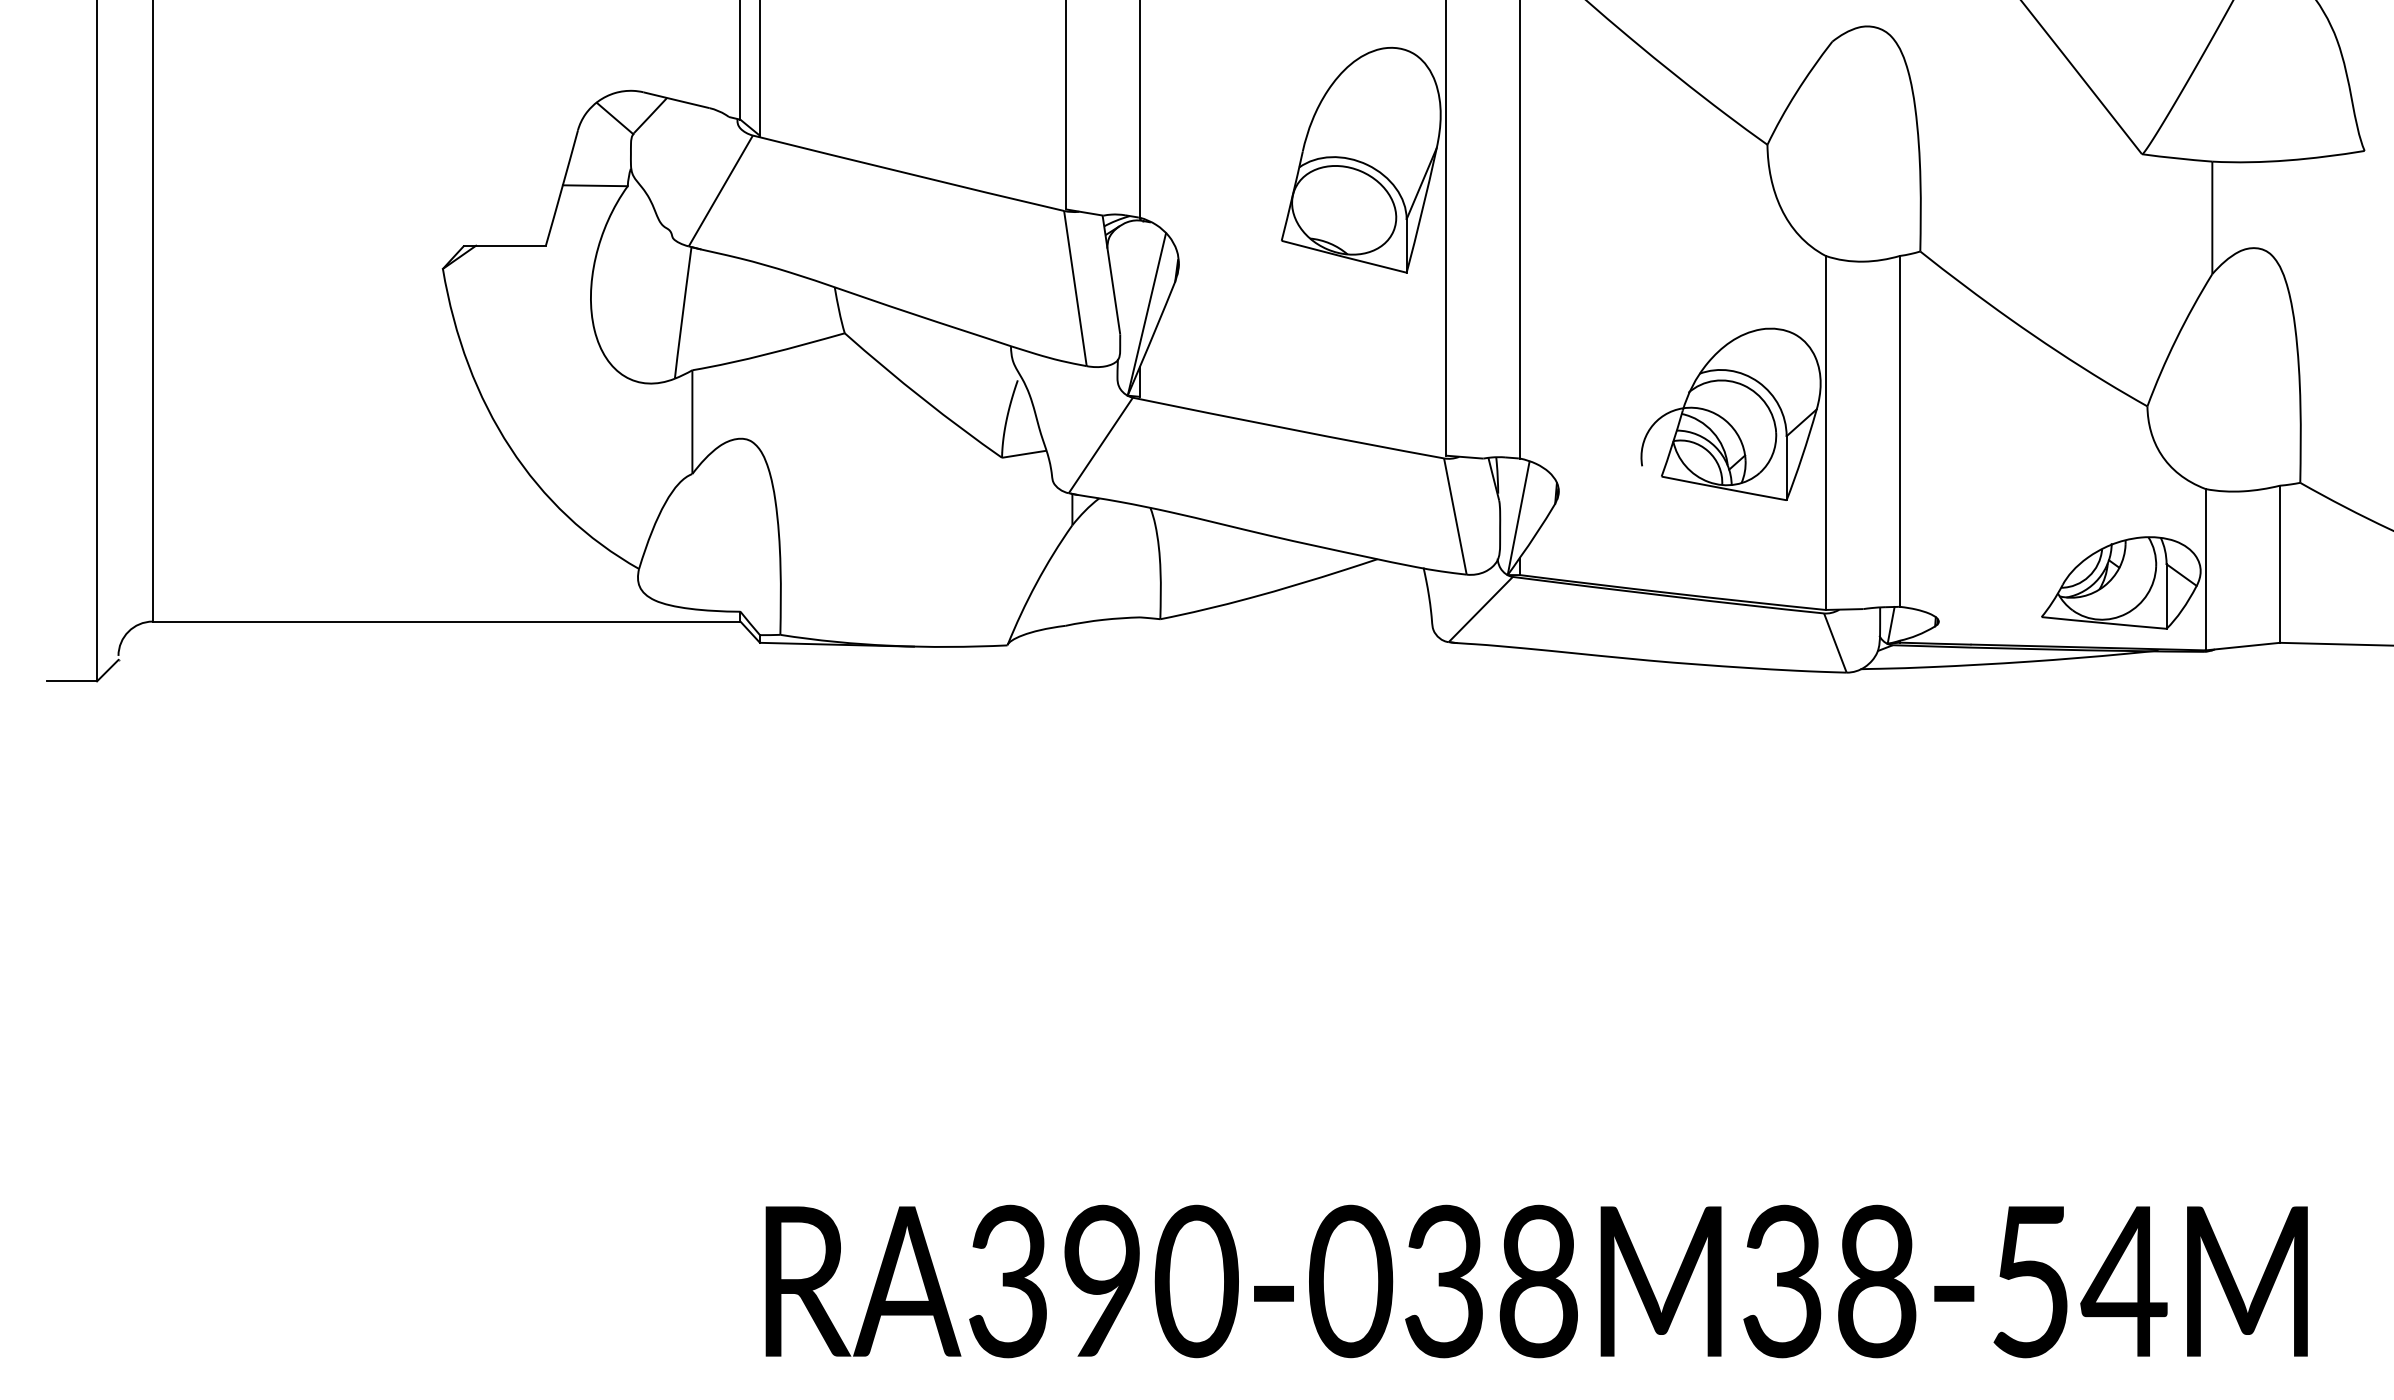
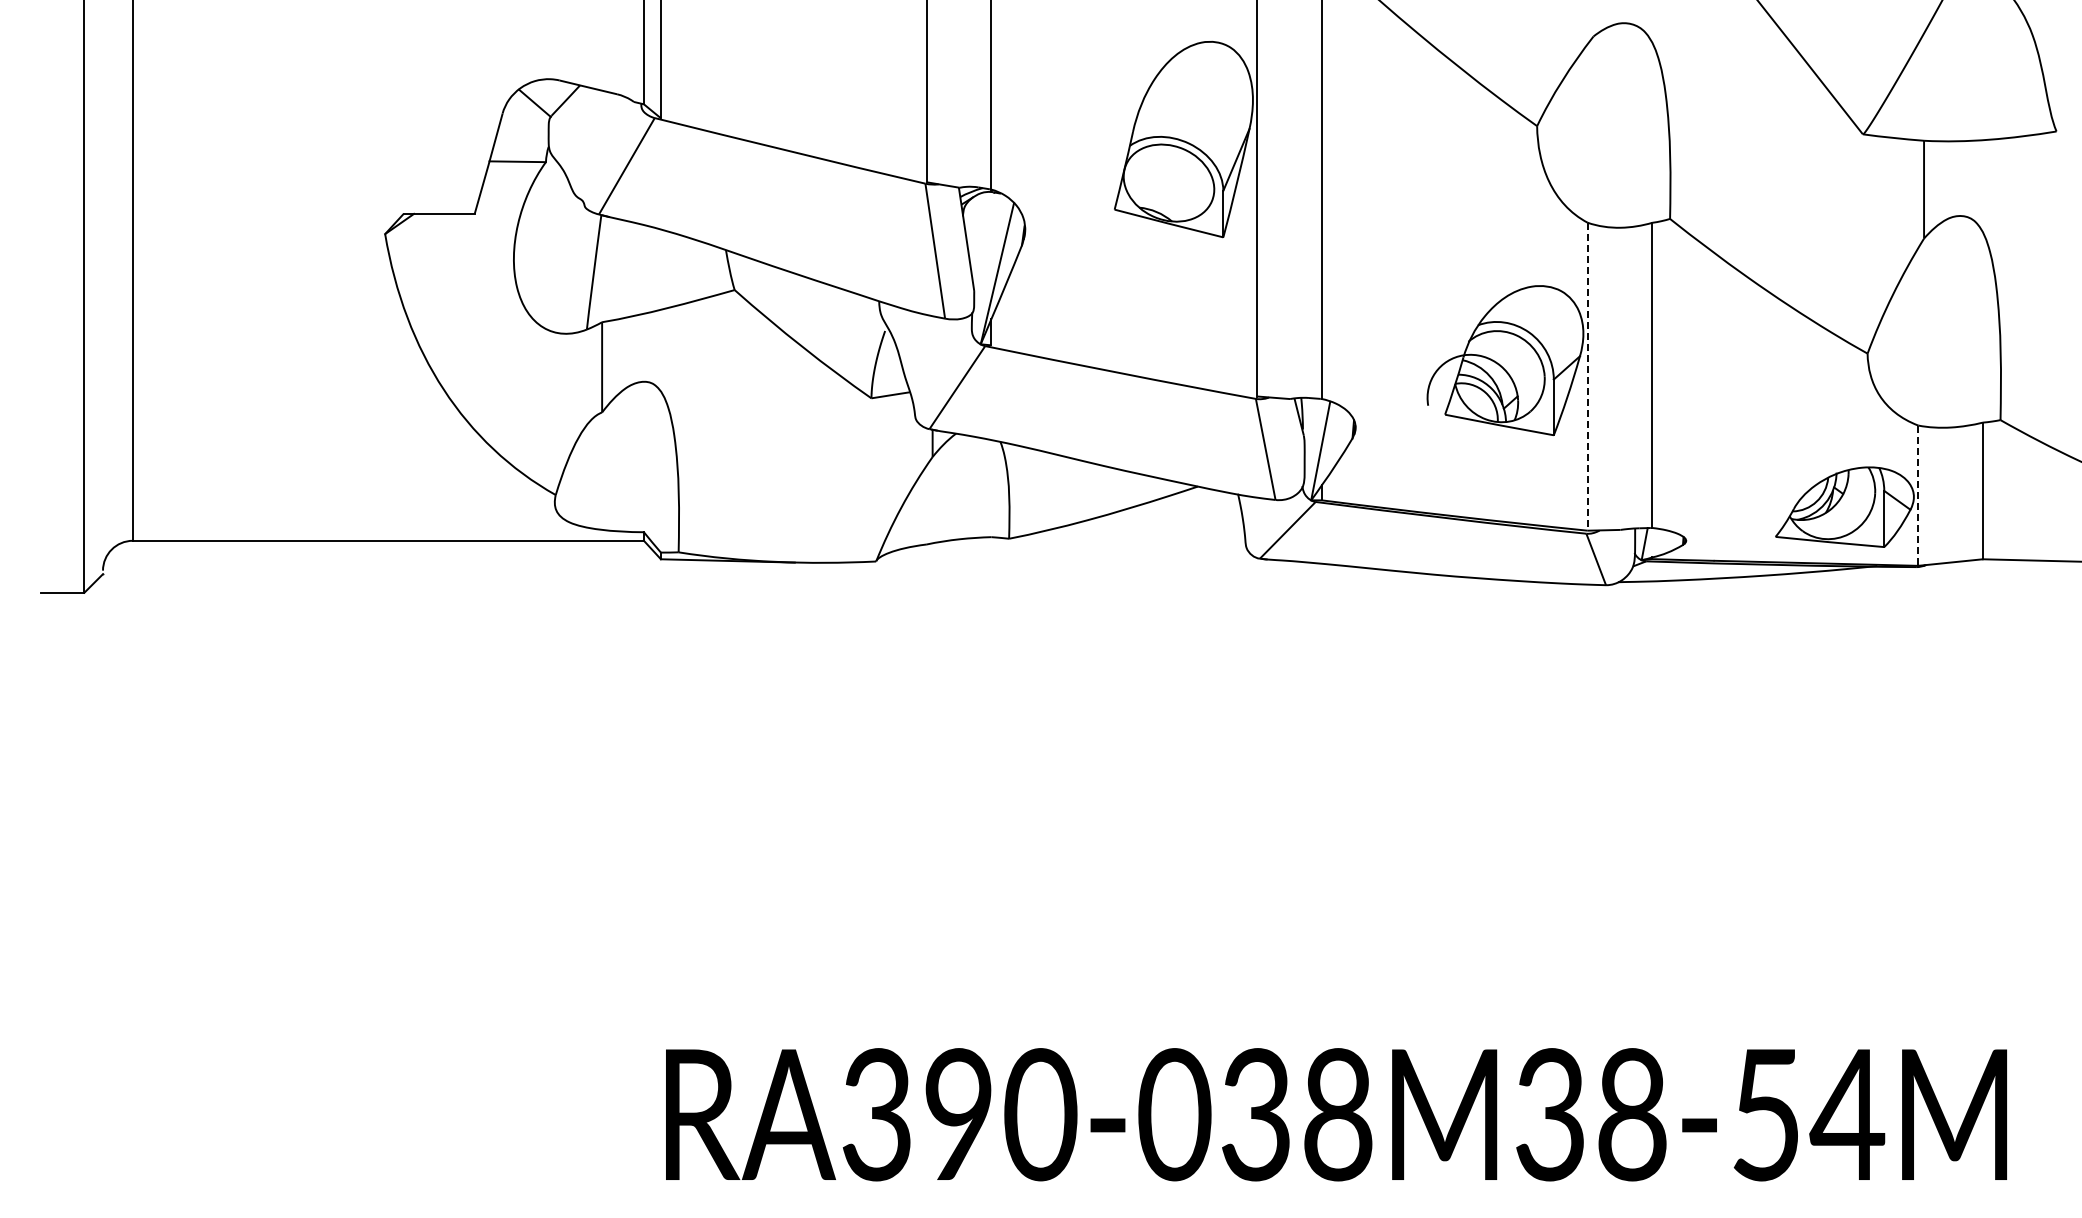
line: (1825, 432) -> (1587, 376), solid -> dashed
line: (2205, 570) -> (1918, 496), solid -> dashed

